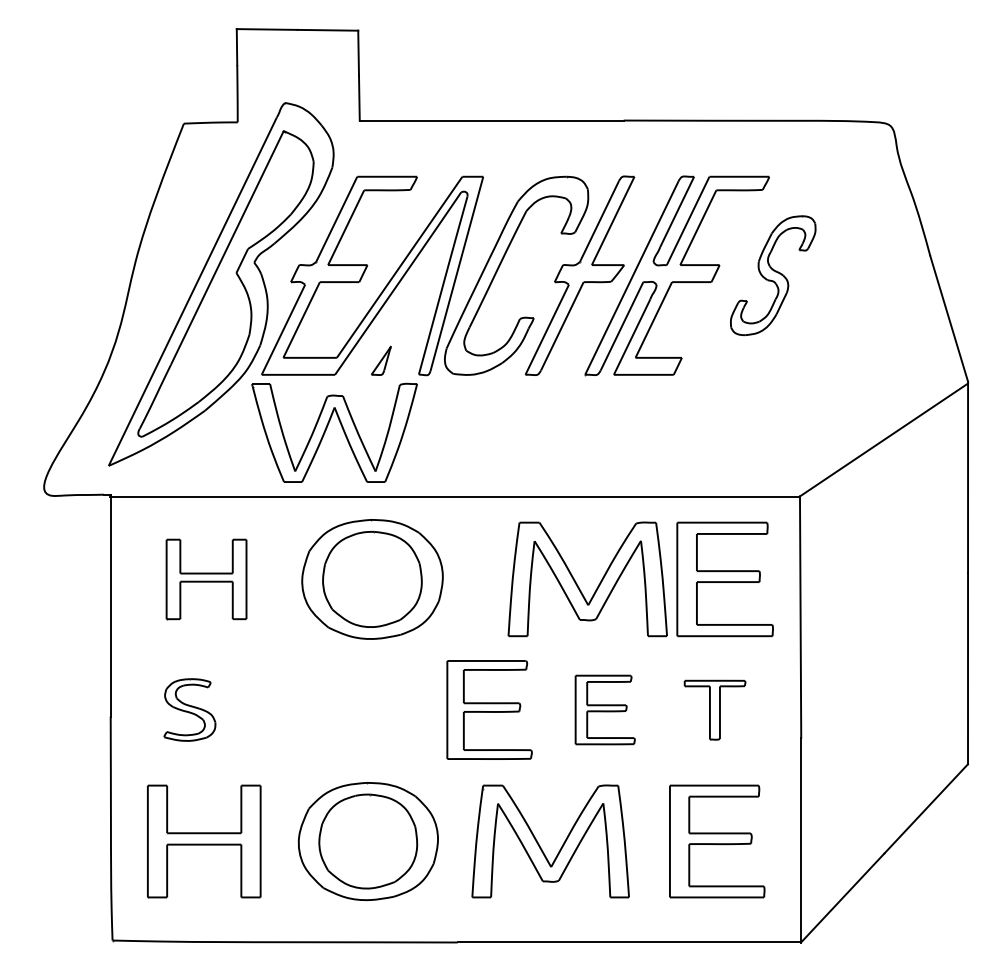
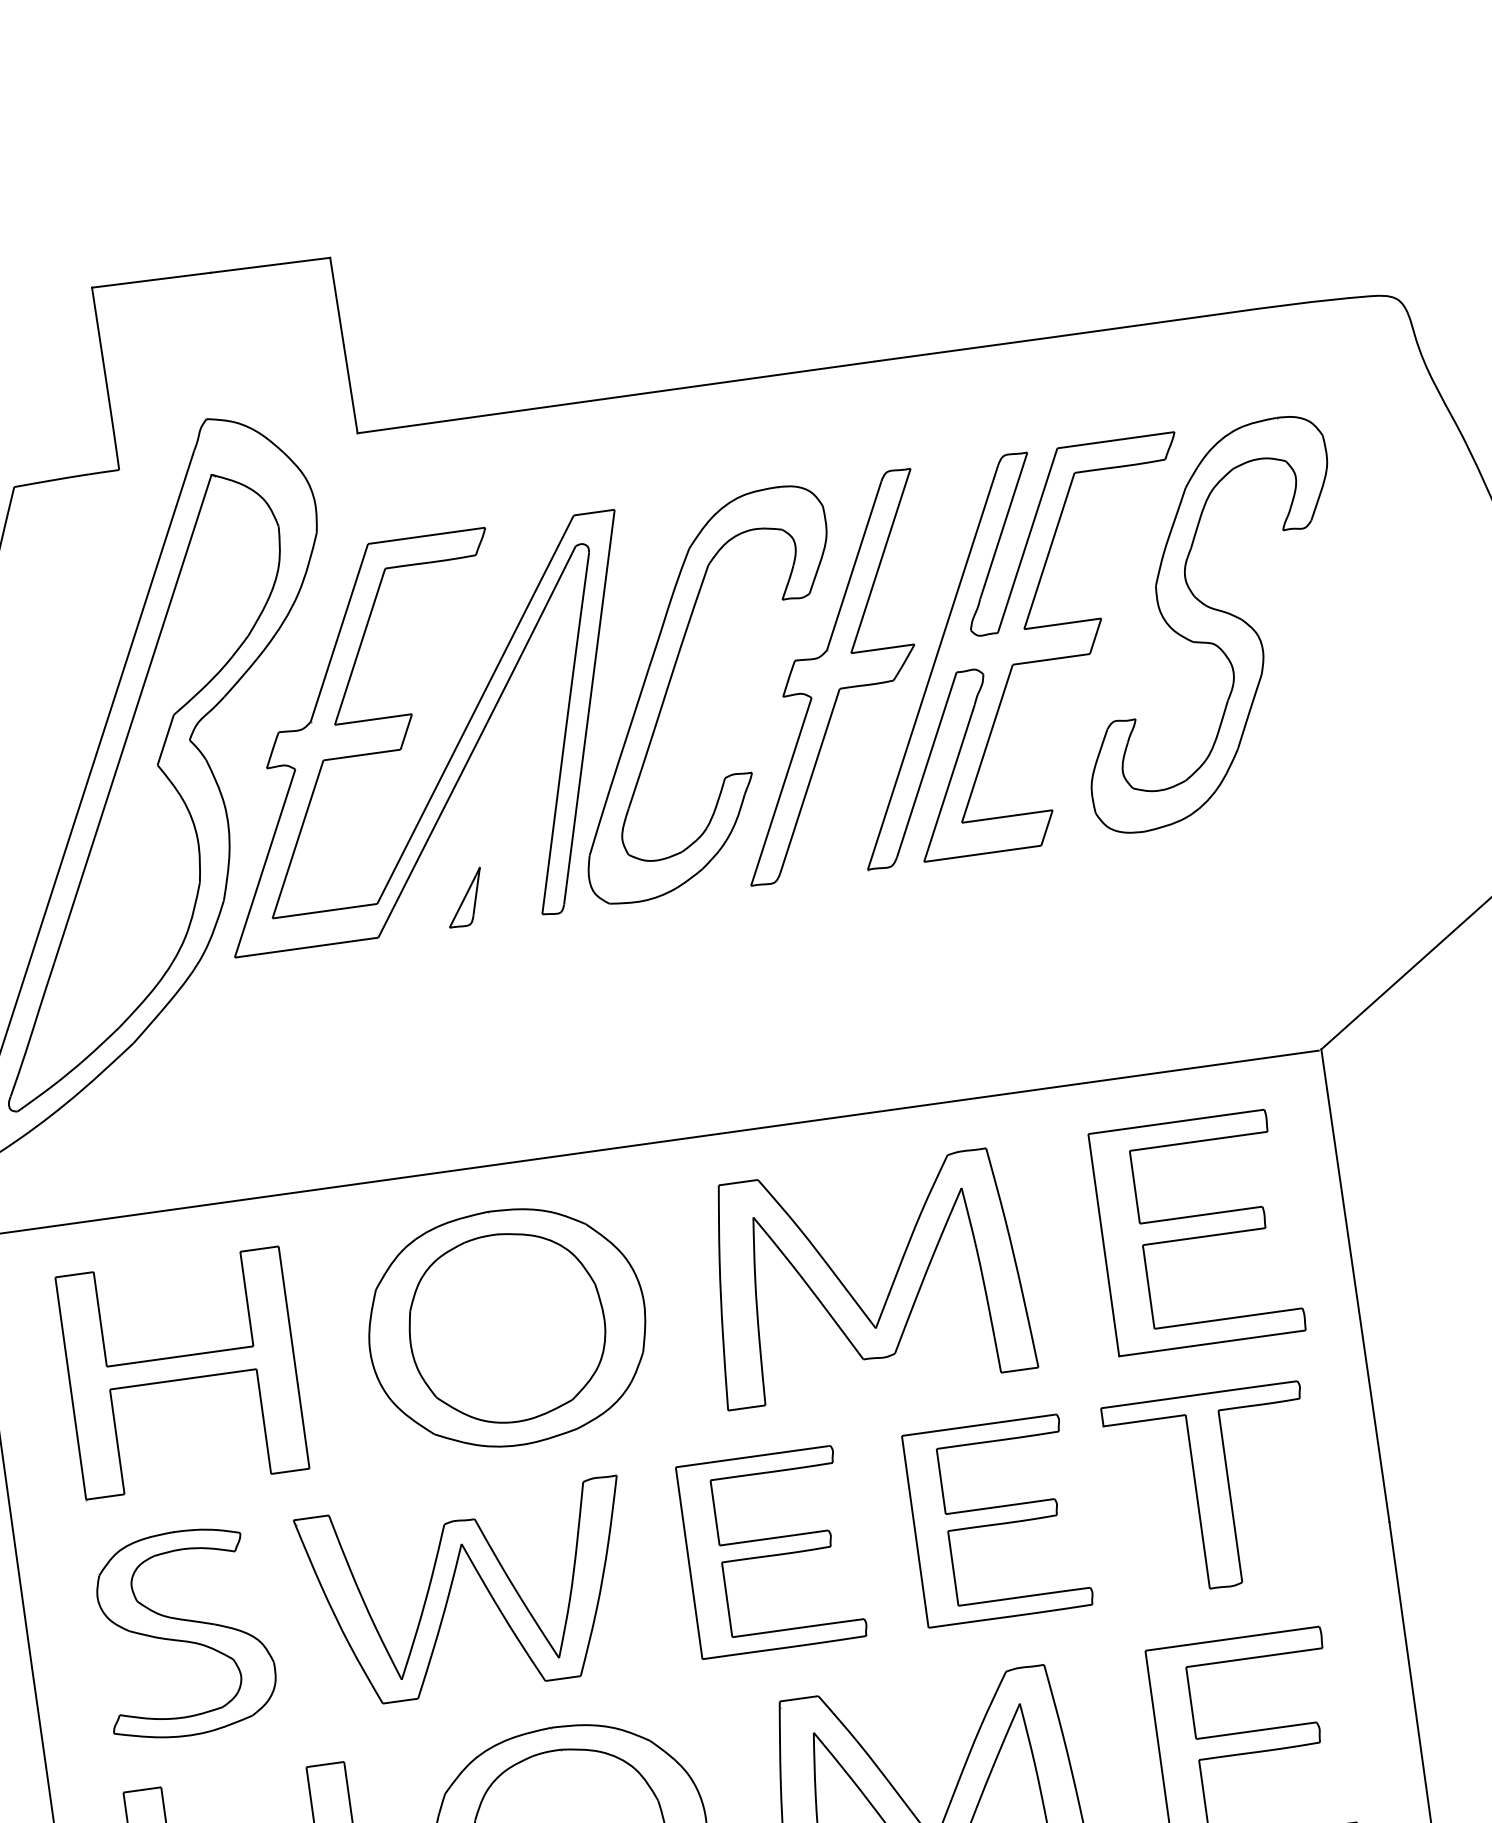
part: (772, 275) -> (1207, 624), size x1.67
part: (327, 428) -> (453, 1586), moved
part: (206, 579) -> (182, 1373), size x1.43
part: (577, 583) -> (848, 1288), moved
part: (189, 709) -> (184, 1632), size x1.67
part: (605, 709) -> (998, 1519), size x1.43
part: (714, 710) -> (1212, 1491), size x1.67

